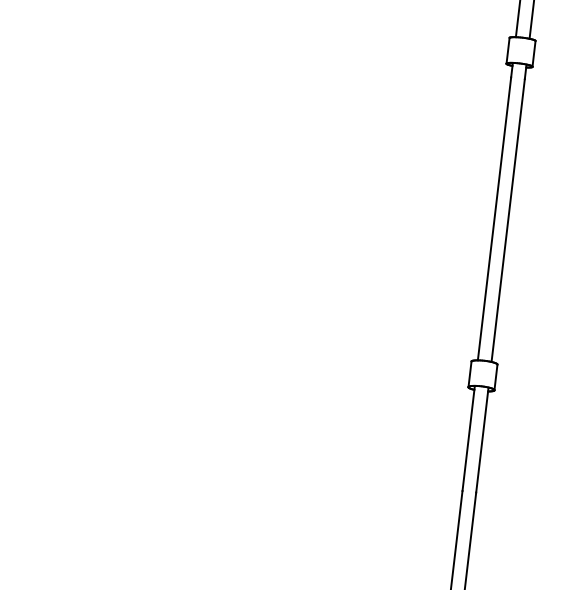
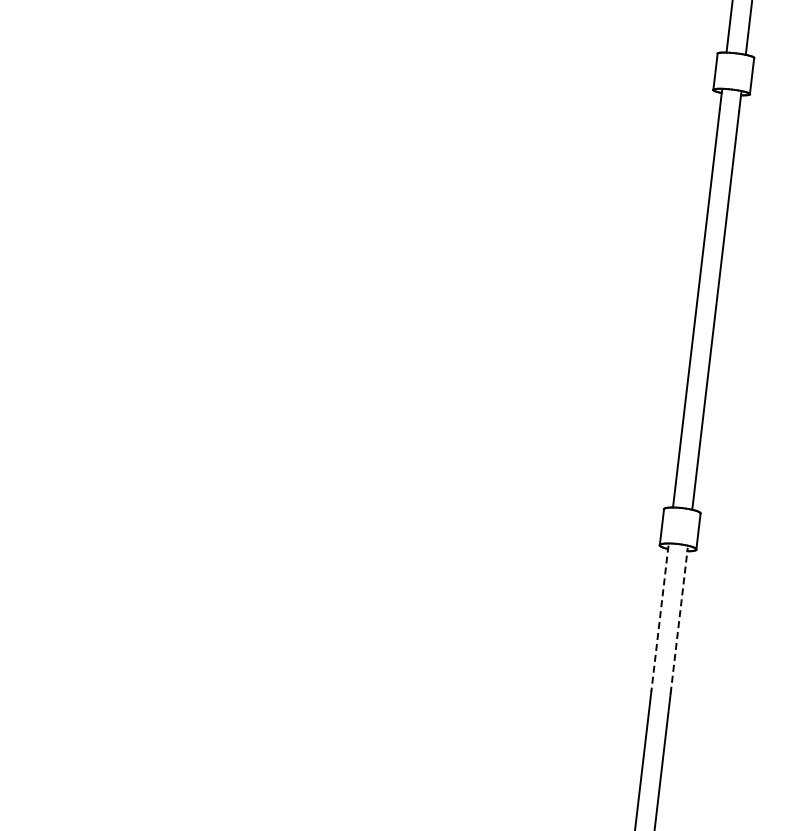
line: (468, 439) -> (659, 619), solid -> dashed
line: (482, 440) -> (679, 620), solid -> dashed

